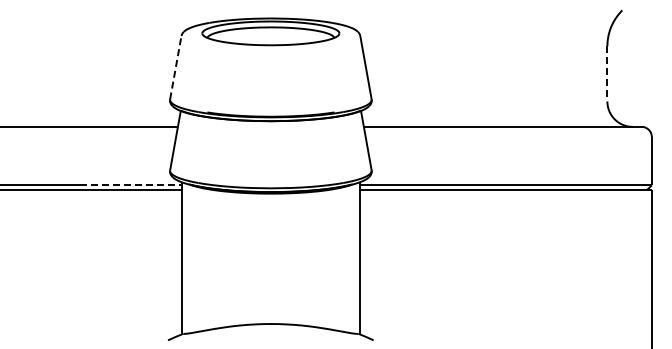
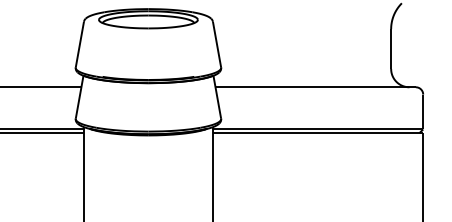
line: (175, 67) -> (79, 44), dashed -> solid
line: (607, 73) -> (391, 48), dashed -> solid
line: (131, 185) -> (47, 129), dashed -> solid

